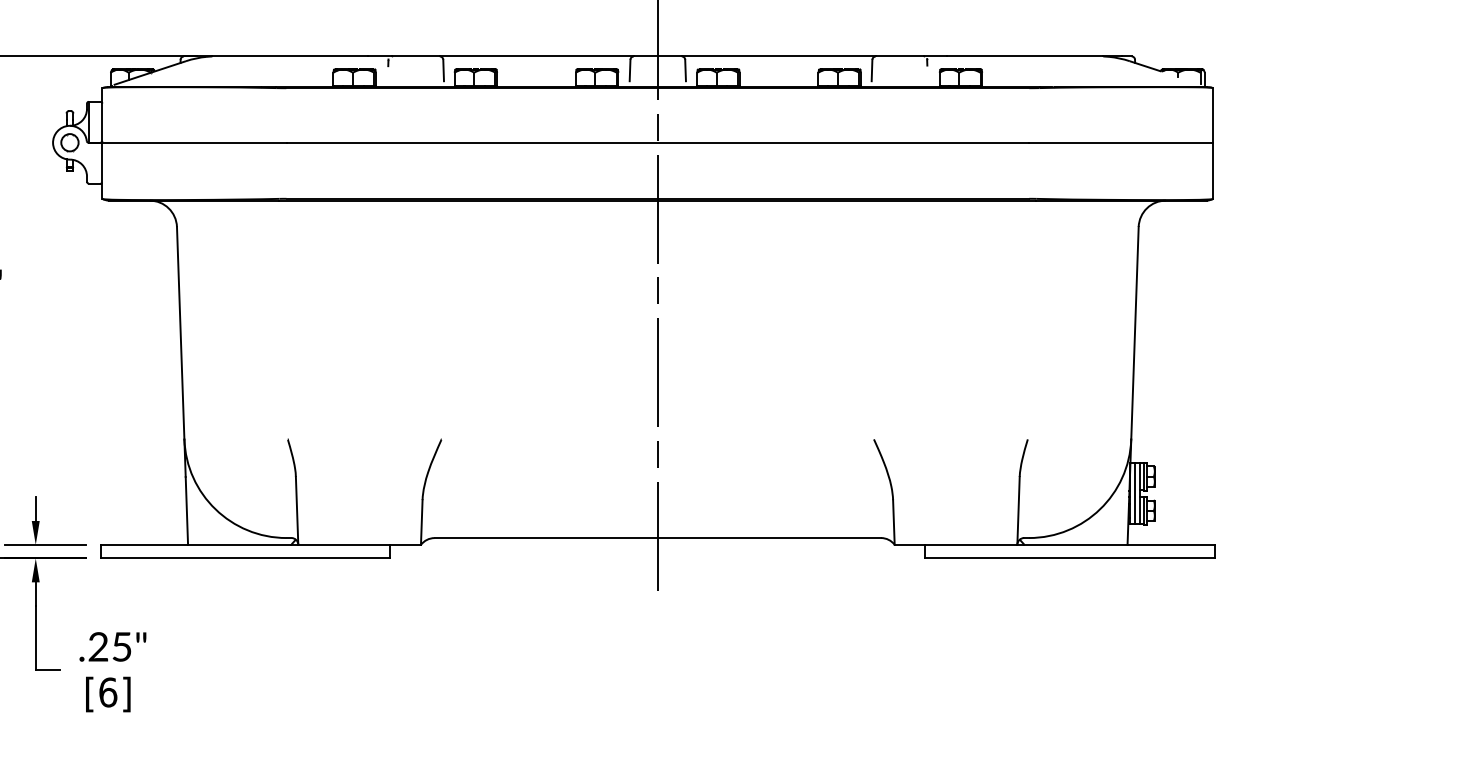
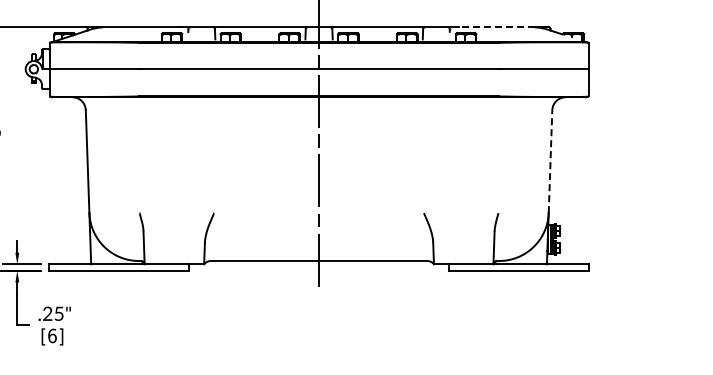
line: (1025, 56) -> (497, 27), solid -> dashed
line: (1134, 332) -> (550, 161), solid -> dashed

